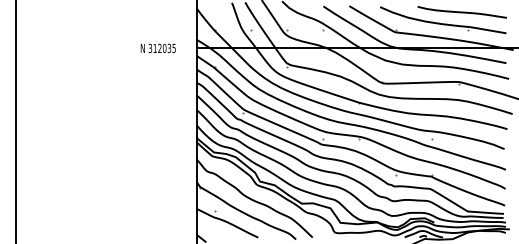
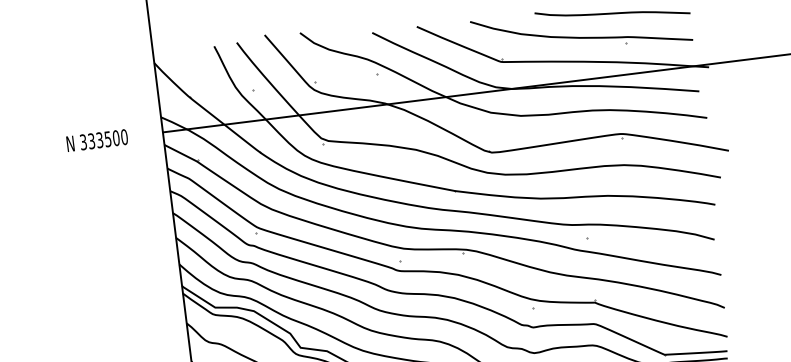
text: (164, 48) -> (107, 139), 312035 -> 333500

